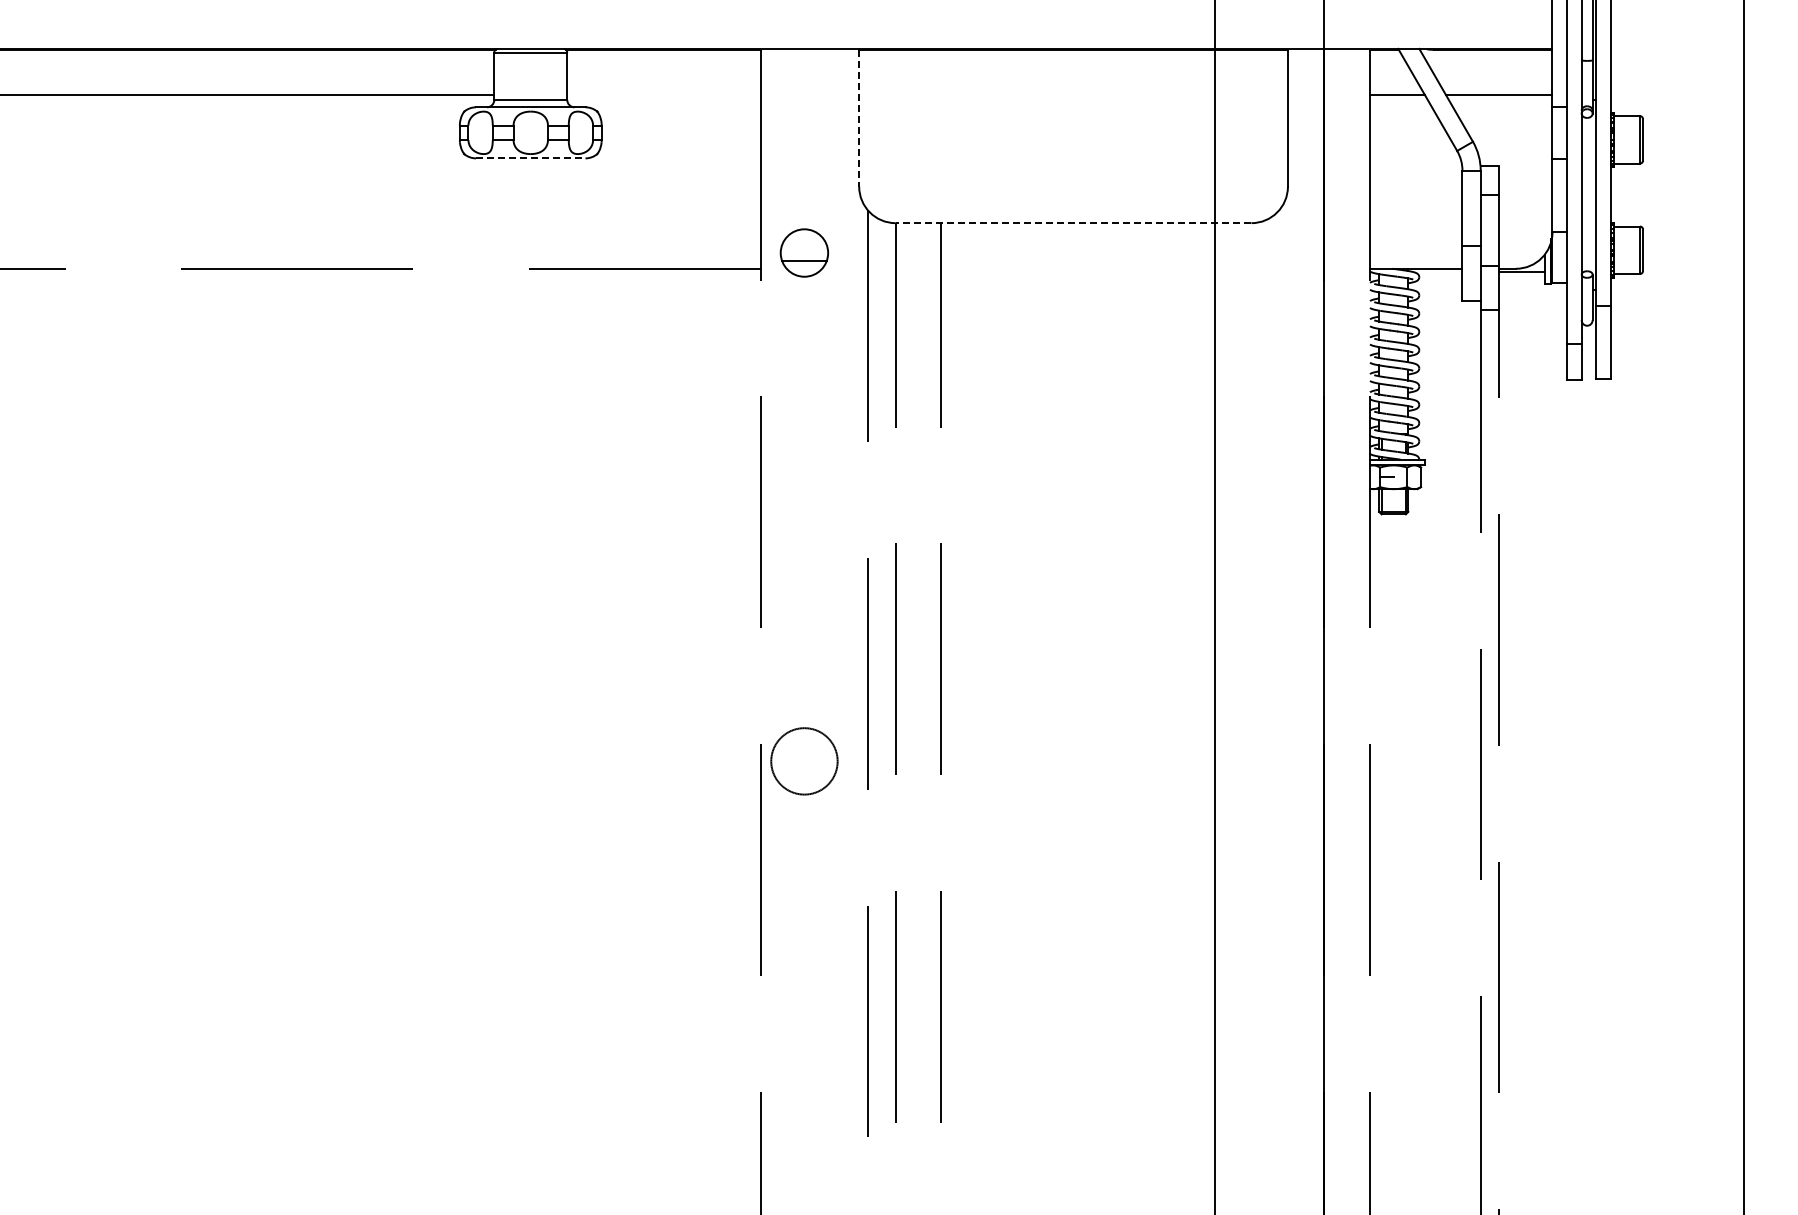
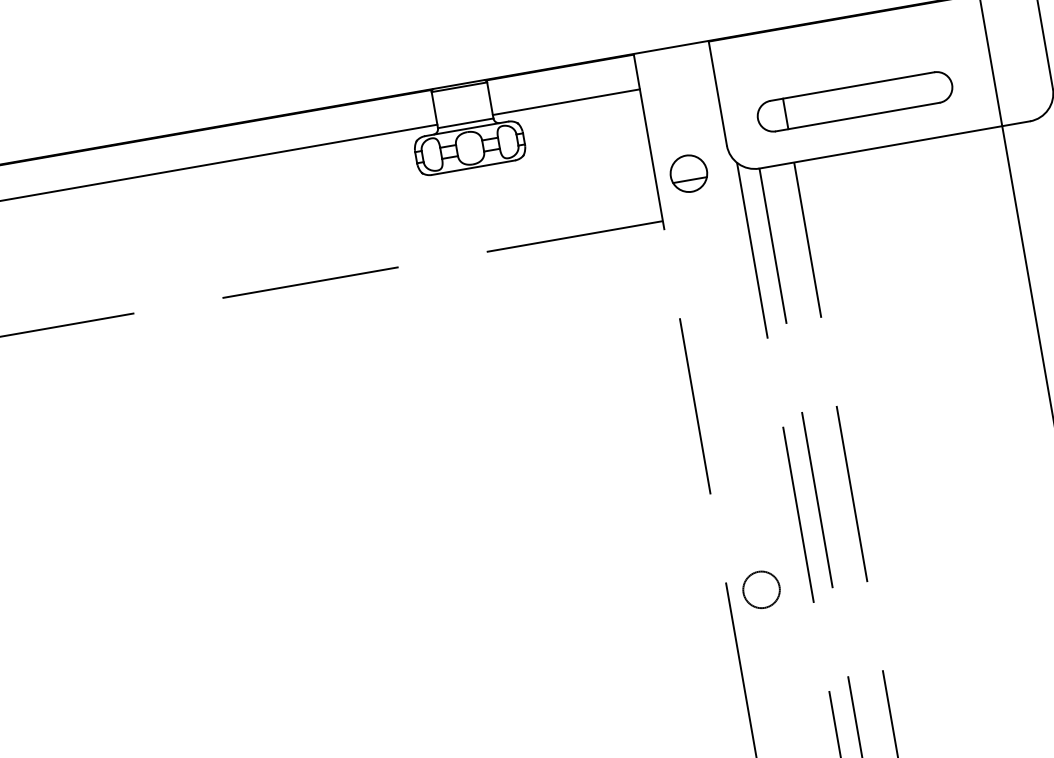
line: (663, 95) -> (566, 102), added
line: (859, 118) -> (718, 93), dashed -> solid
line: (530, 158) -> (473, 167), dashed -> solid
part: (1032, 159) -> (855, 101), added
line: (1073, 223) -> (894, 145), dashed -> solid
part: (803, 252) -> (688, 173), moved
circle: (804, 761) -> (761, 589), size x0.71

